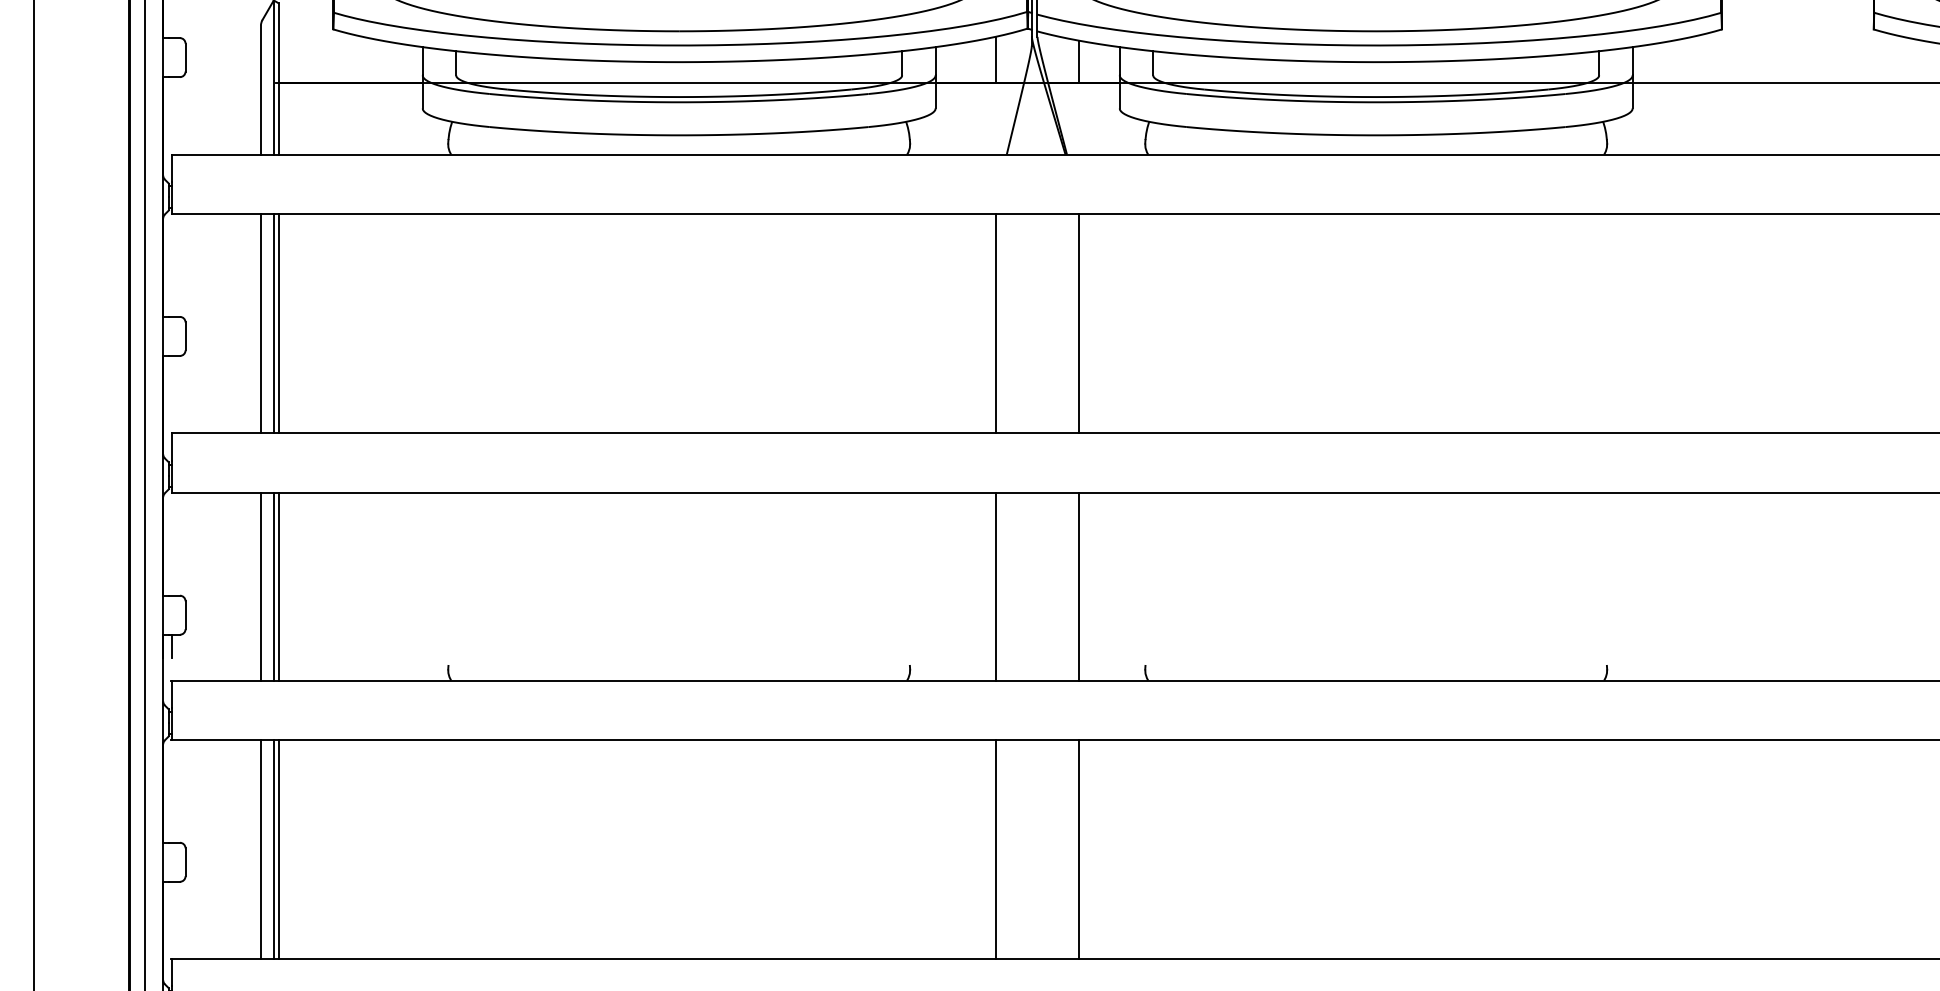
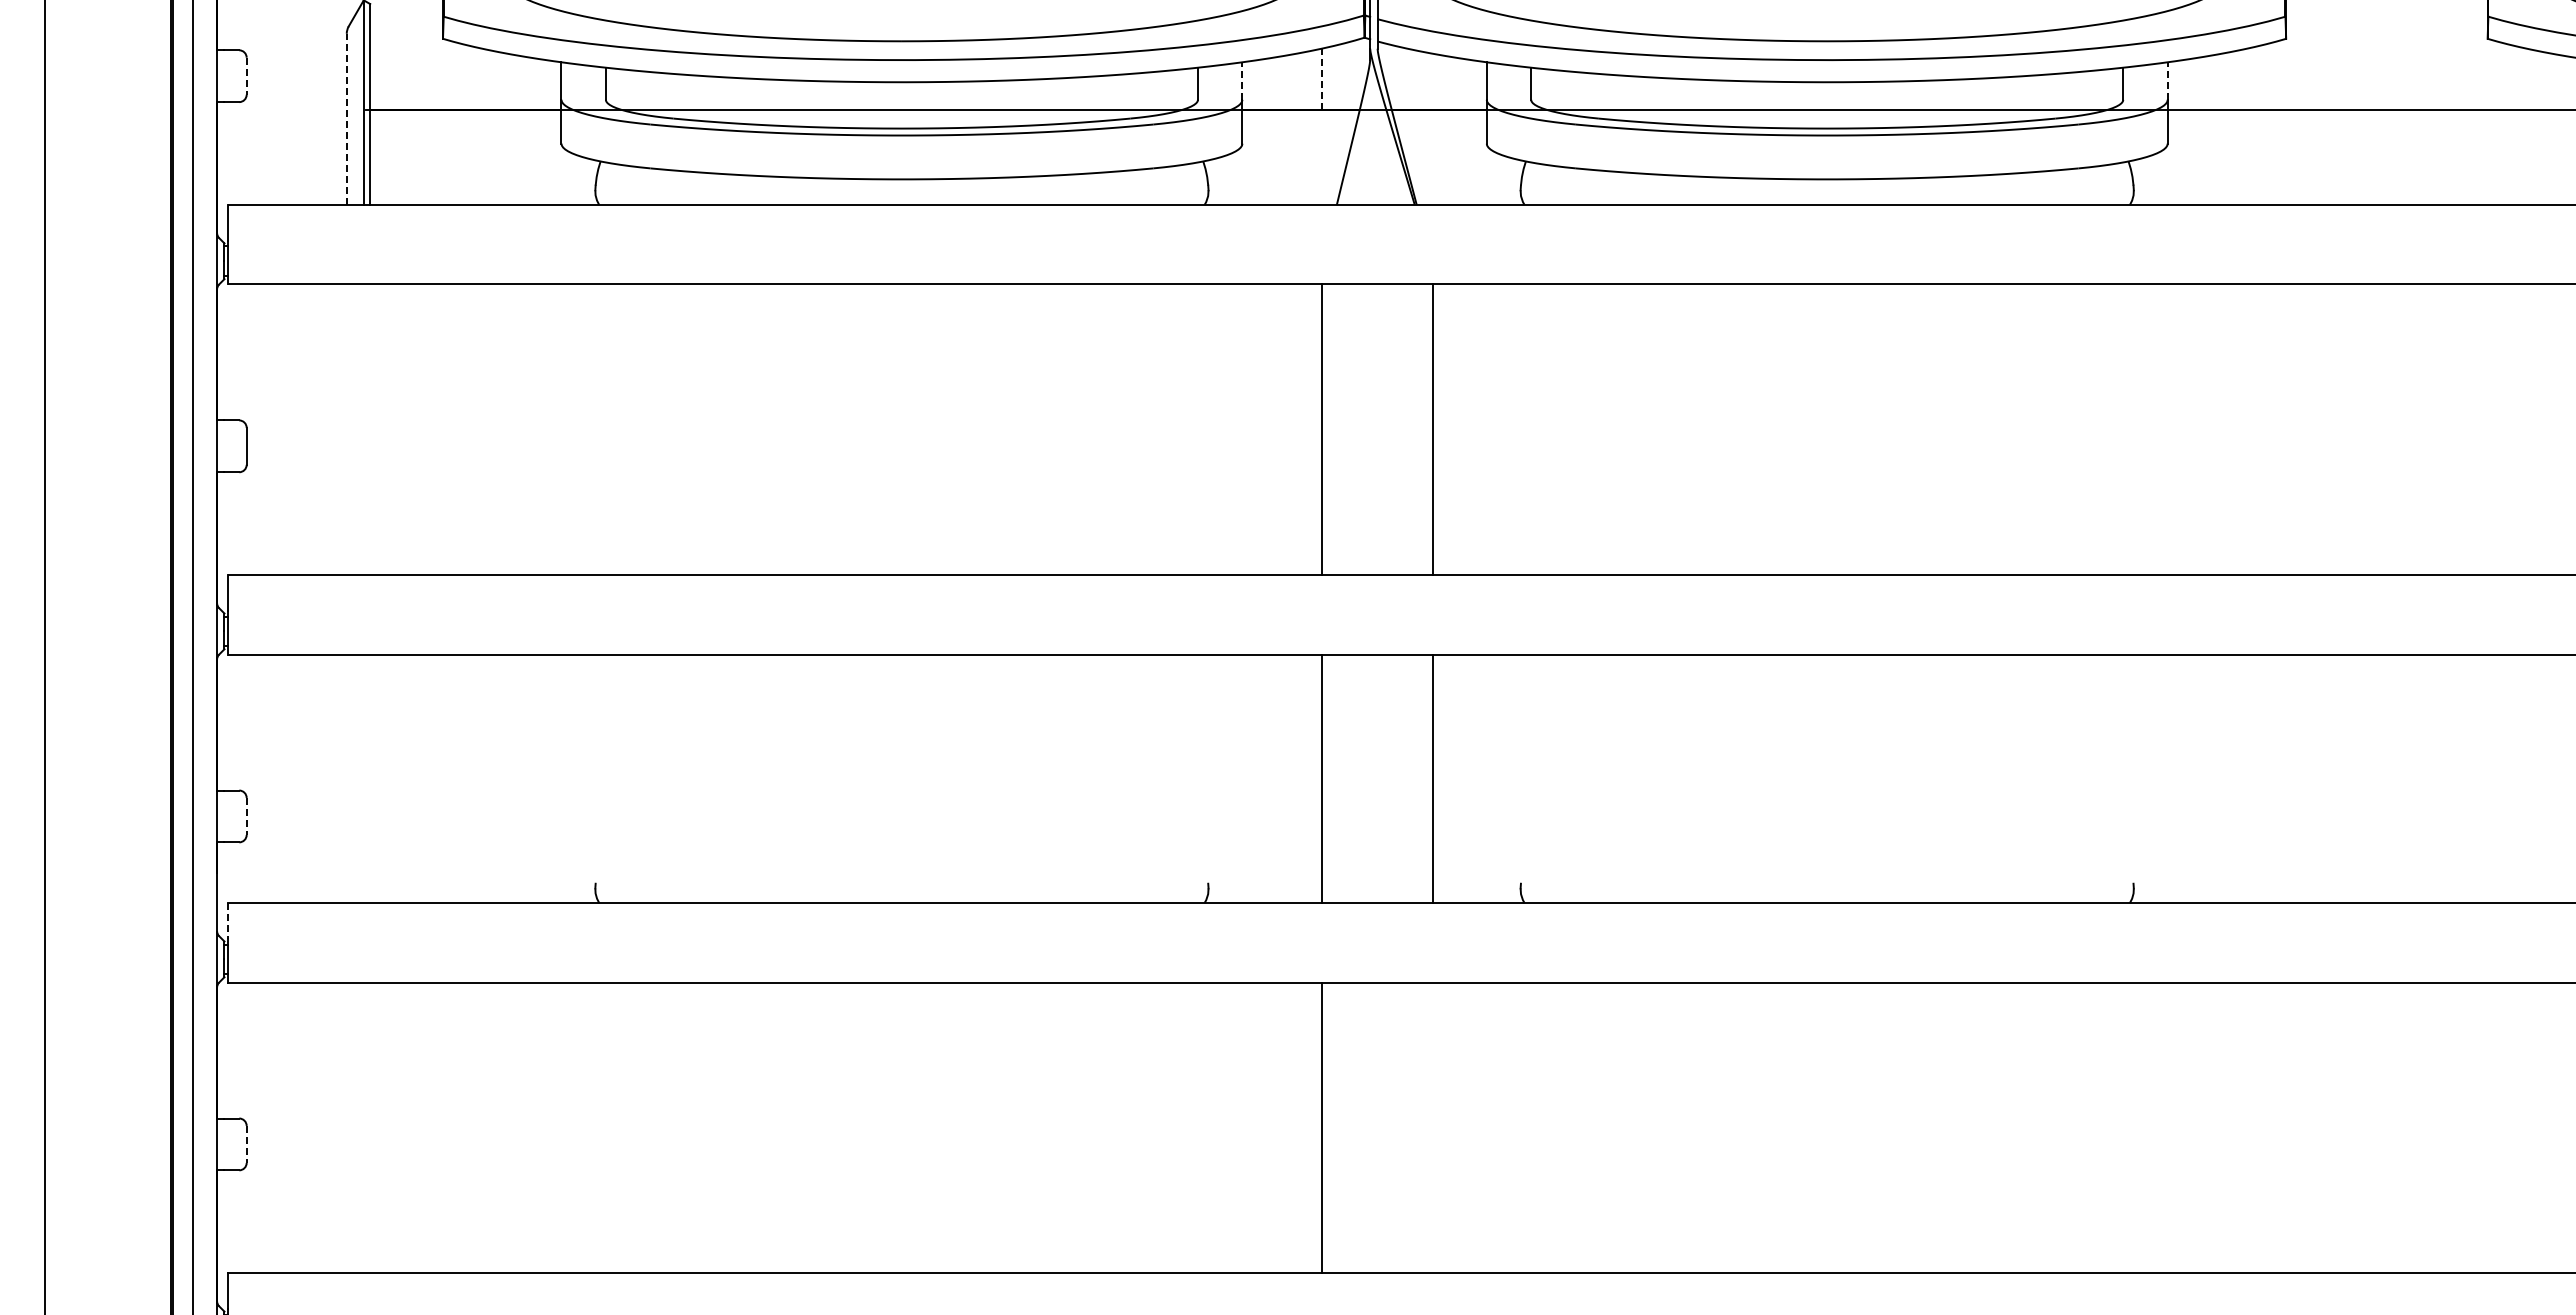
line: (185, 57) -> (246, 76), solid -> dashed
line: (995, 59) -> (1322, 78), solid -> dashed
line: (935, 61) -> (1242, 81), solid -> dashed
line: (1079, 61) -> (1433, 81), removed
line: (1632, 61) -> (2167, 81), solid -> dashed
line: (260, 90) -> (346, 119), solid -> dashed
line: (260, 323) -> (346, 429), removed
line: (273, 323) -> (363, 429), removed
line: (278, 323) -> (370, 429), removed
line: (260, 586) -> (346, 778), removed
line: (273, 586) -> (363, 778), removed
line: (278, 586) -> (370, 778), removed
line: (185, 615) -> (246, 816), solid -> dashed
line: (171, 646) -> (228, 857), removed
line: (171, 694) -> (228, 921), solid -> dashed
line: (260, 849) -> (346, 1127), removed
line: (273, 849) -> (363, 1127), removed
line: (278, 849) -> (370, 1127), removed
line: (1079, 849) -> (1433, 1127), removed
line: (185, 862) -> (246, 1144), solid -> dashed

